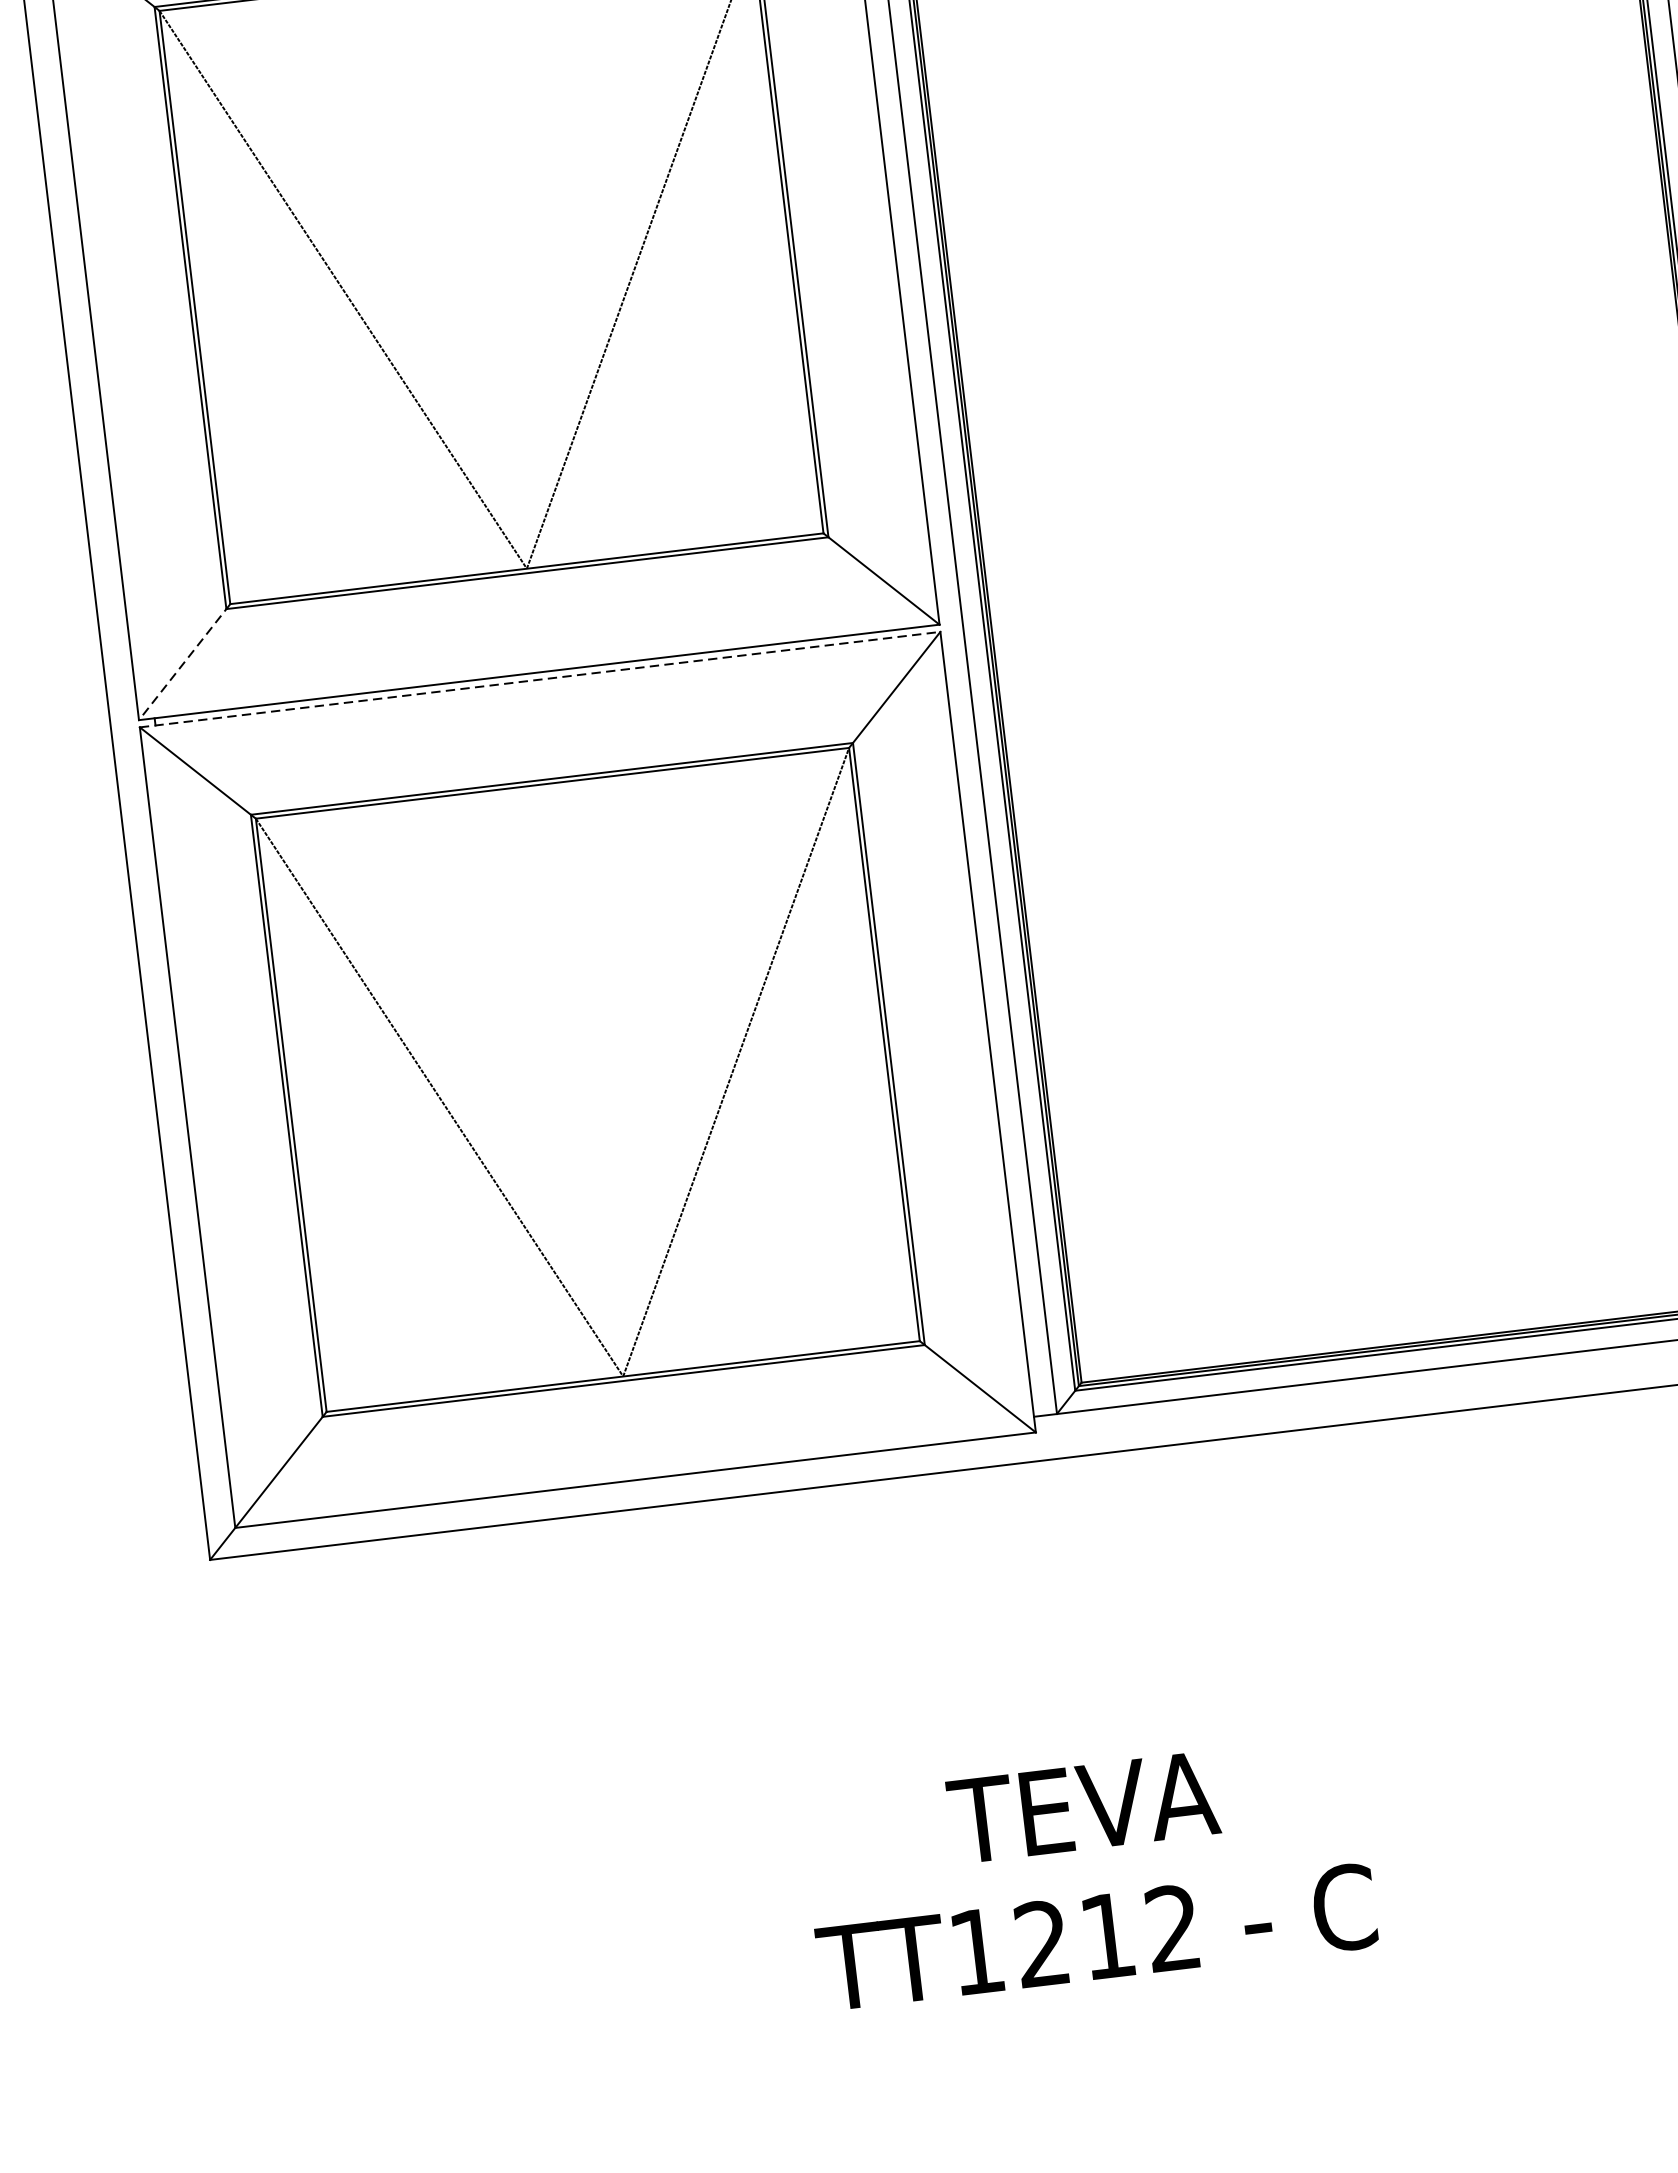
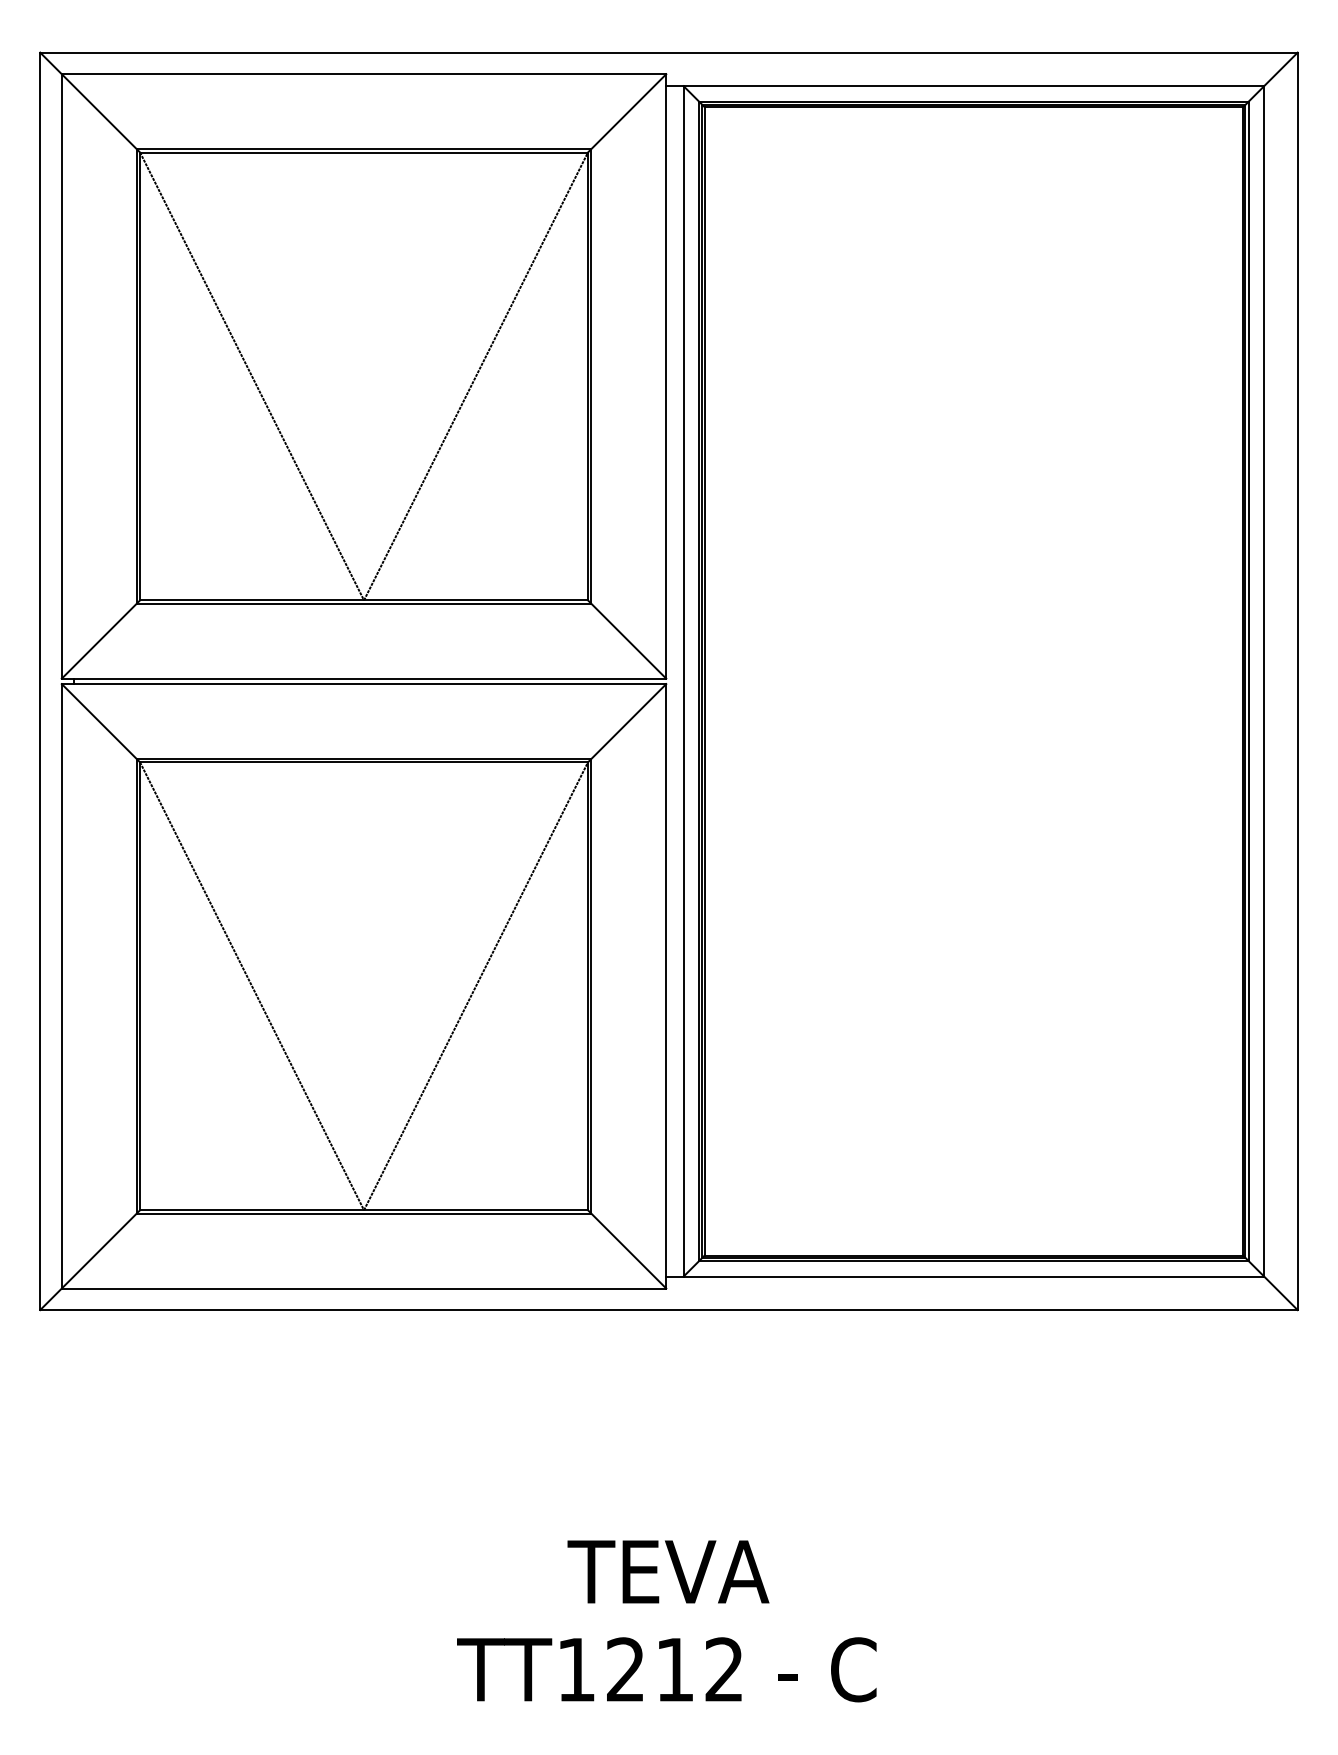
line: (184, 662) -> (100, 639), dashed -> solid
line: (540, 680) -> (364, 684), dashed -> solid

